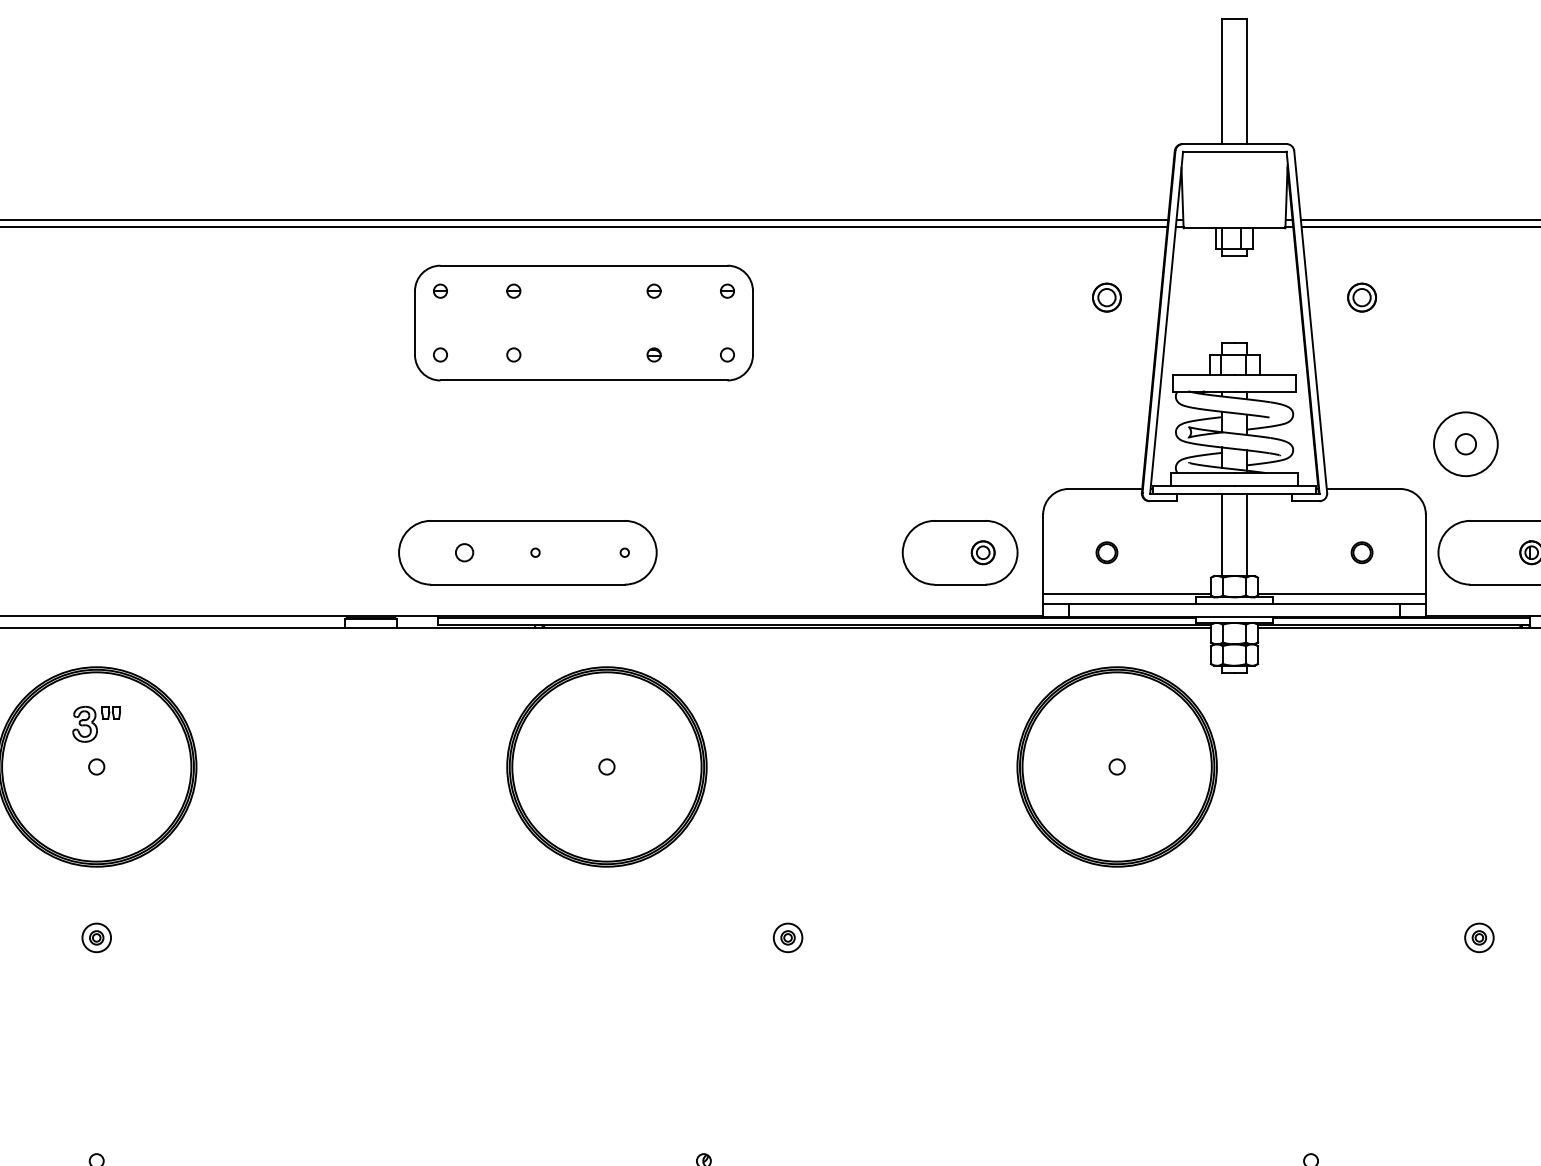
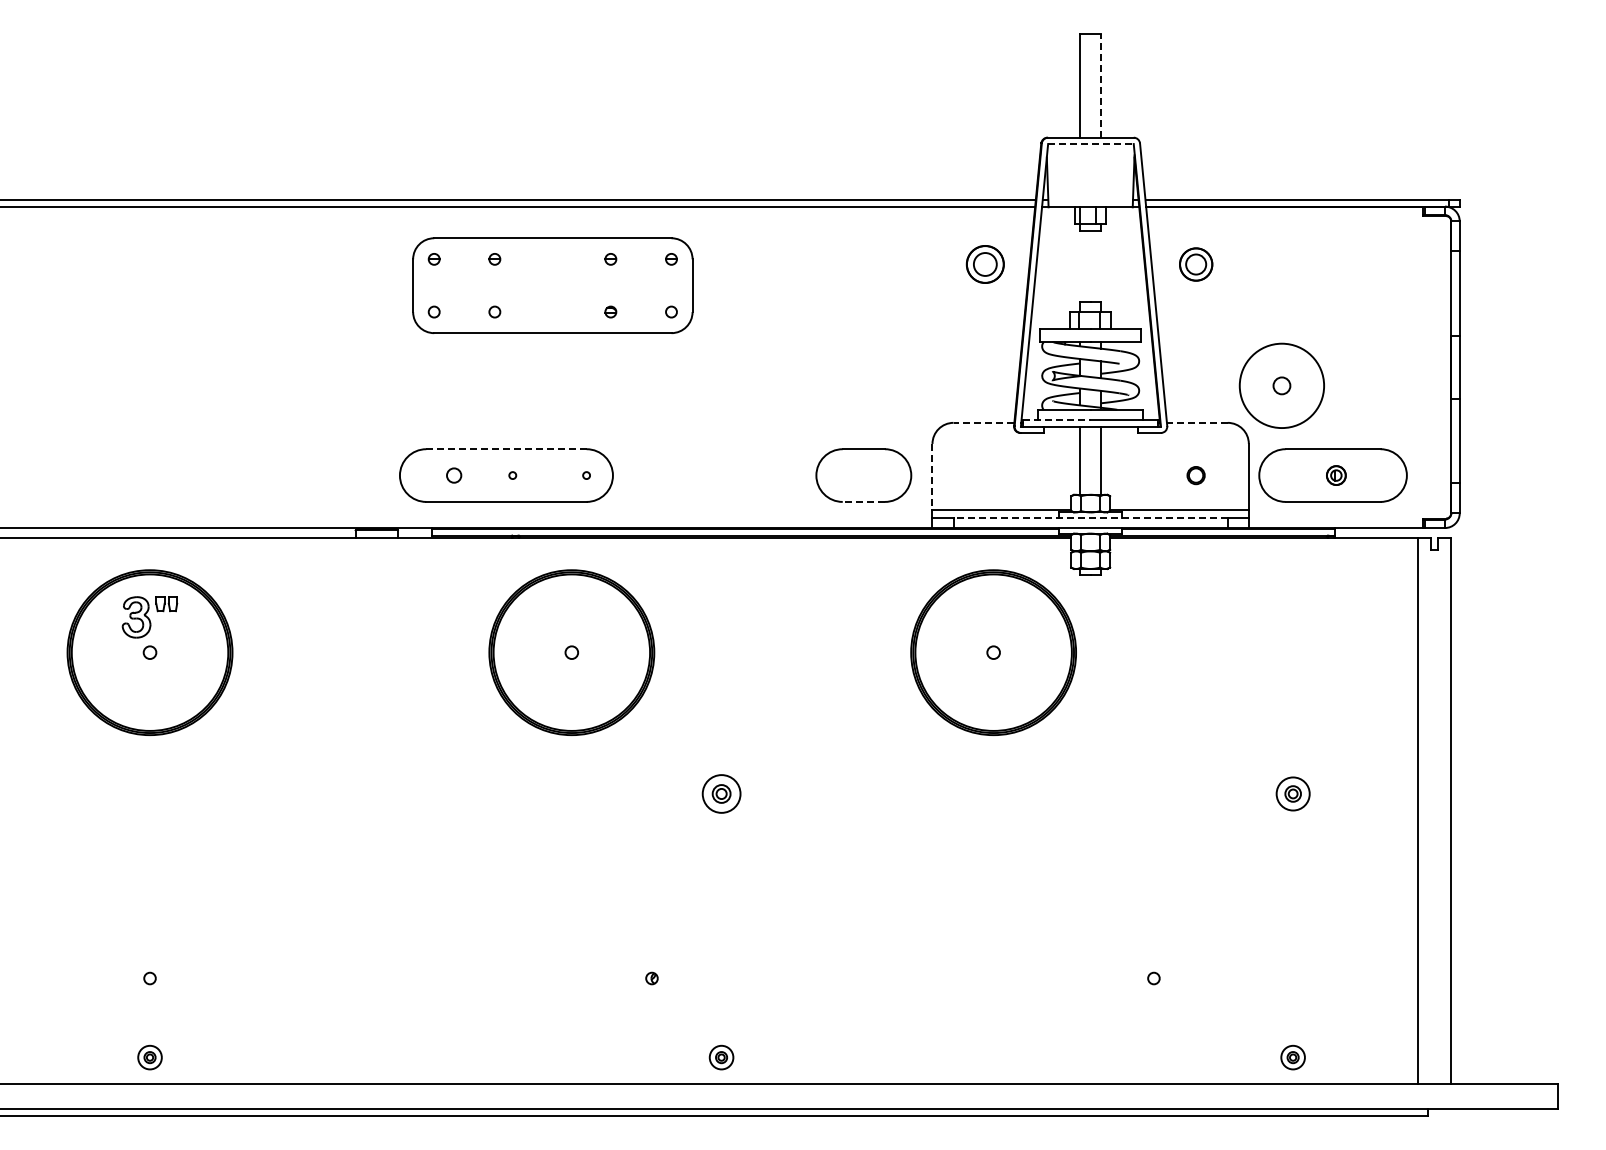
line: (1247, 82) -> (1101, 86), solid -> dashed
line: (1234, 152) -> (1090, 144), solid -> dashed
part: (1106, 297) -> (984, 264), size x1.6
part: (1361, 297) -> (1195, 264), size x1.4
circle: (1465, 443) -> (1281, 385), size x1.6
line: (1194, 486) -> (1057, 420), solid -> dashed
line: (1104, 488) -> (983, 422), solid -> dashed
line: (1362, 488) -> (1196, 422), solid -> dashed
line: (527, 521) -> (506, 449), solid -> dashed
part: (982, 552) -> (882, 475), removed
part: (1106, 552) -> (984, 475), removed
line: (1043, 553) -> (932, 476), solid -> dashed
line: (959, 584) -> (863, 501), solid -> dashed
line: (1234, 603) -> (1090, 517), solid -> dashed
part: (96, 724) -> (149, 617), size x1.4
part: (96, 937) -> (149, 793), removed
part: (787, 937) -> (721, 793), size x1.6
part: (1478, 937) -> (1292, 793), size x1.4

